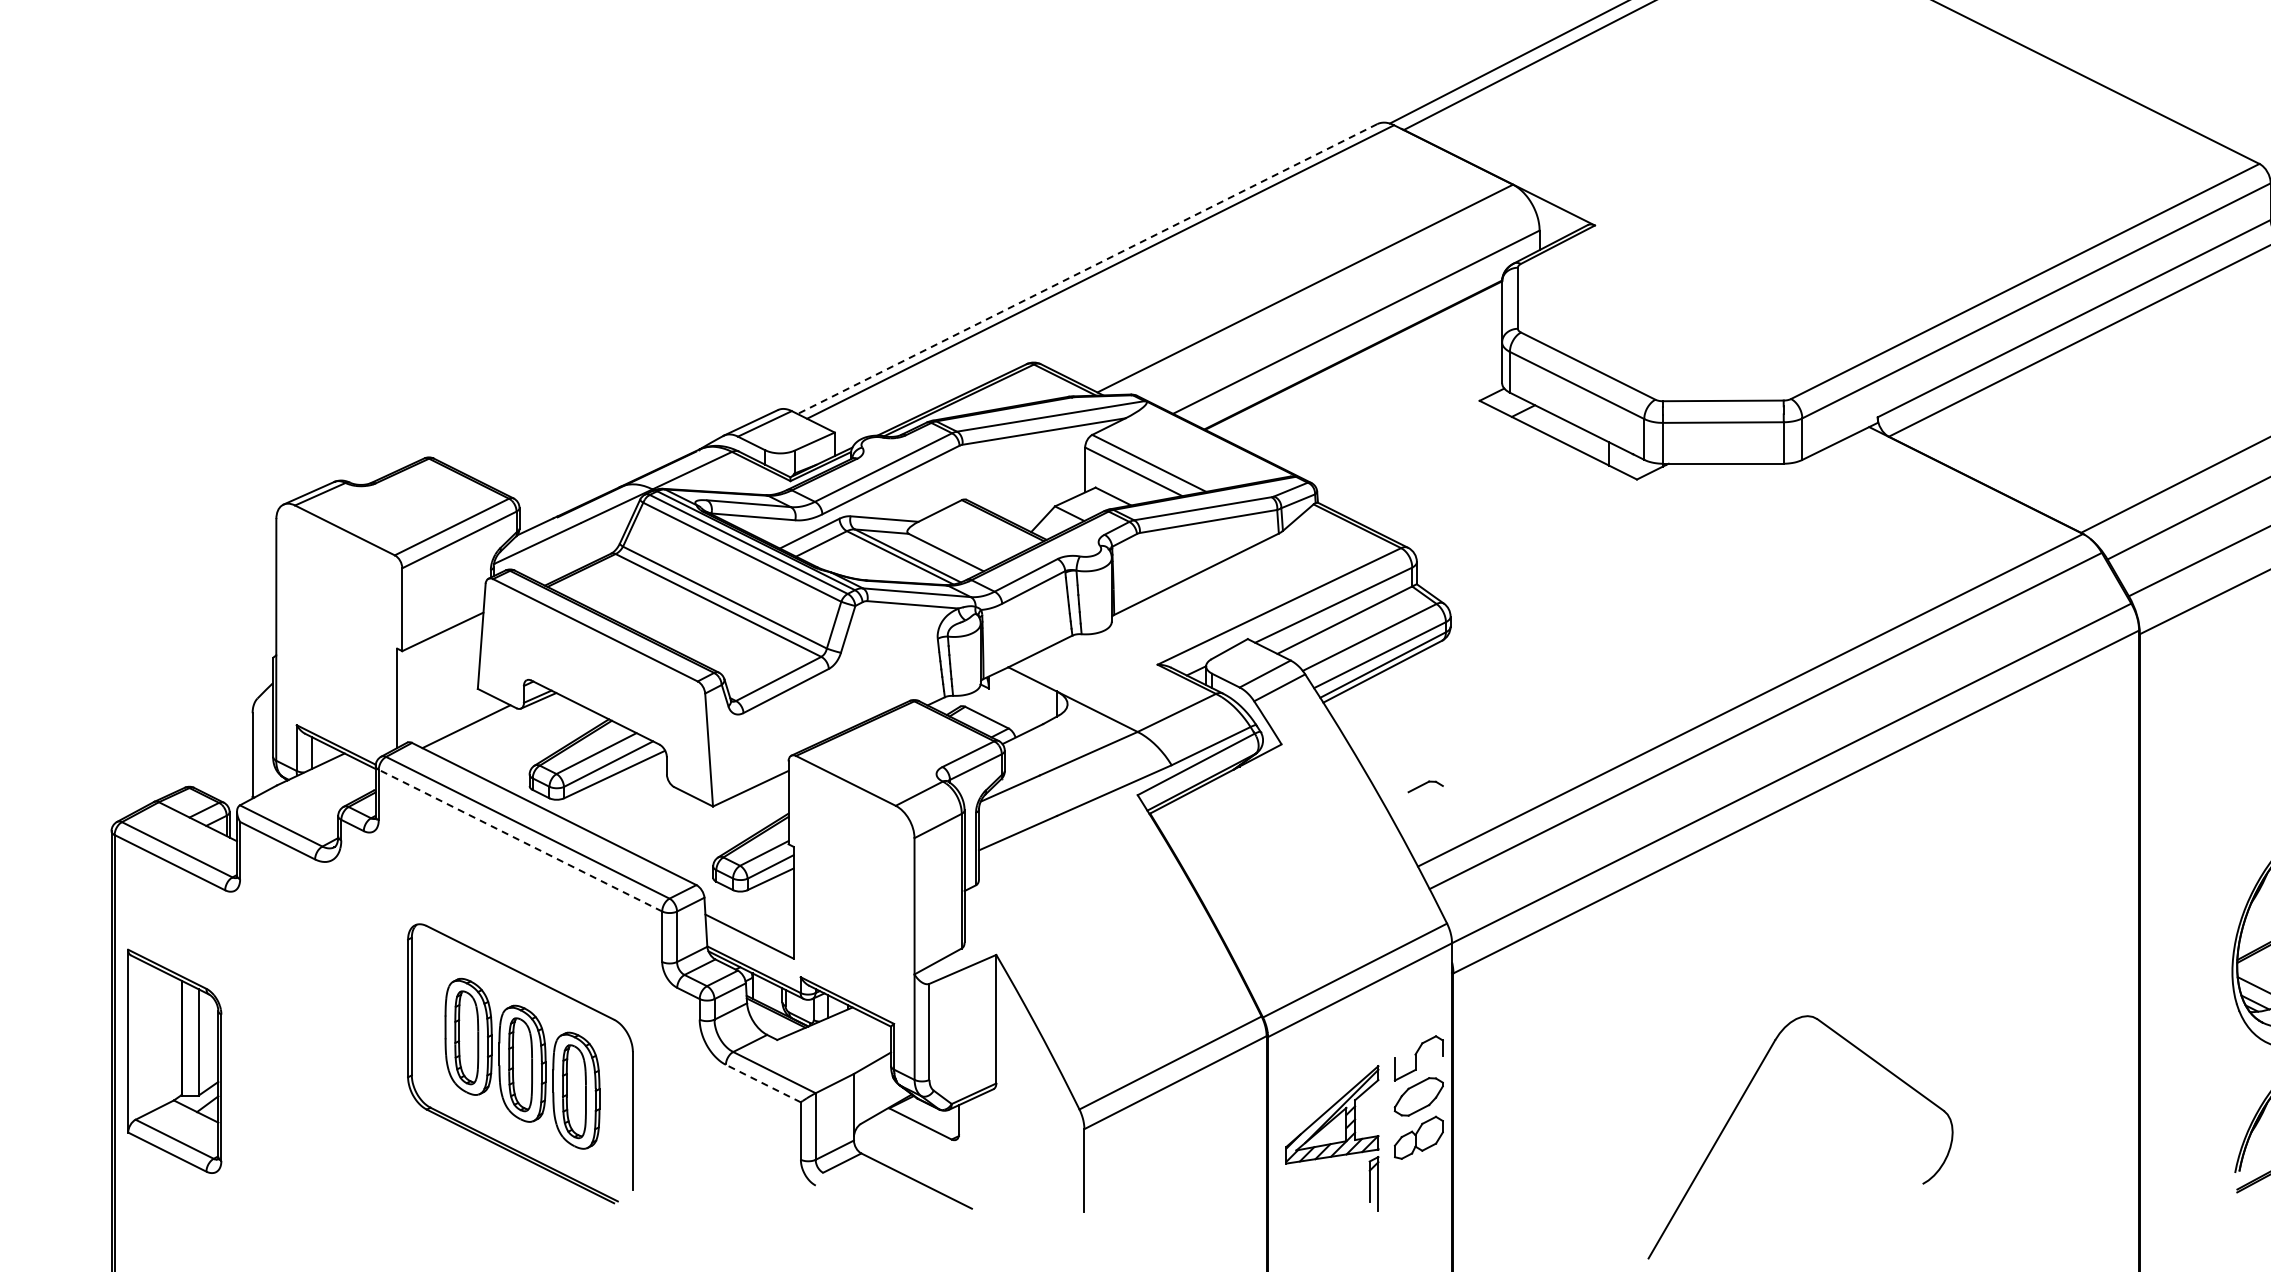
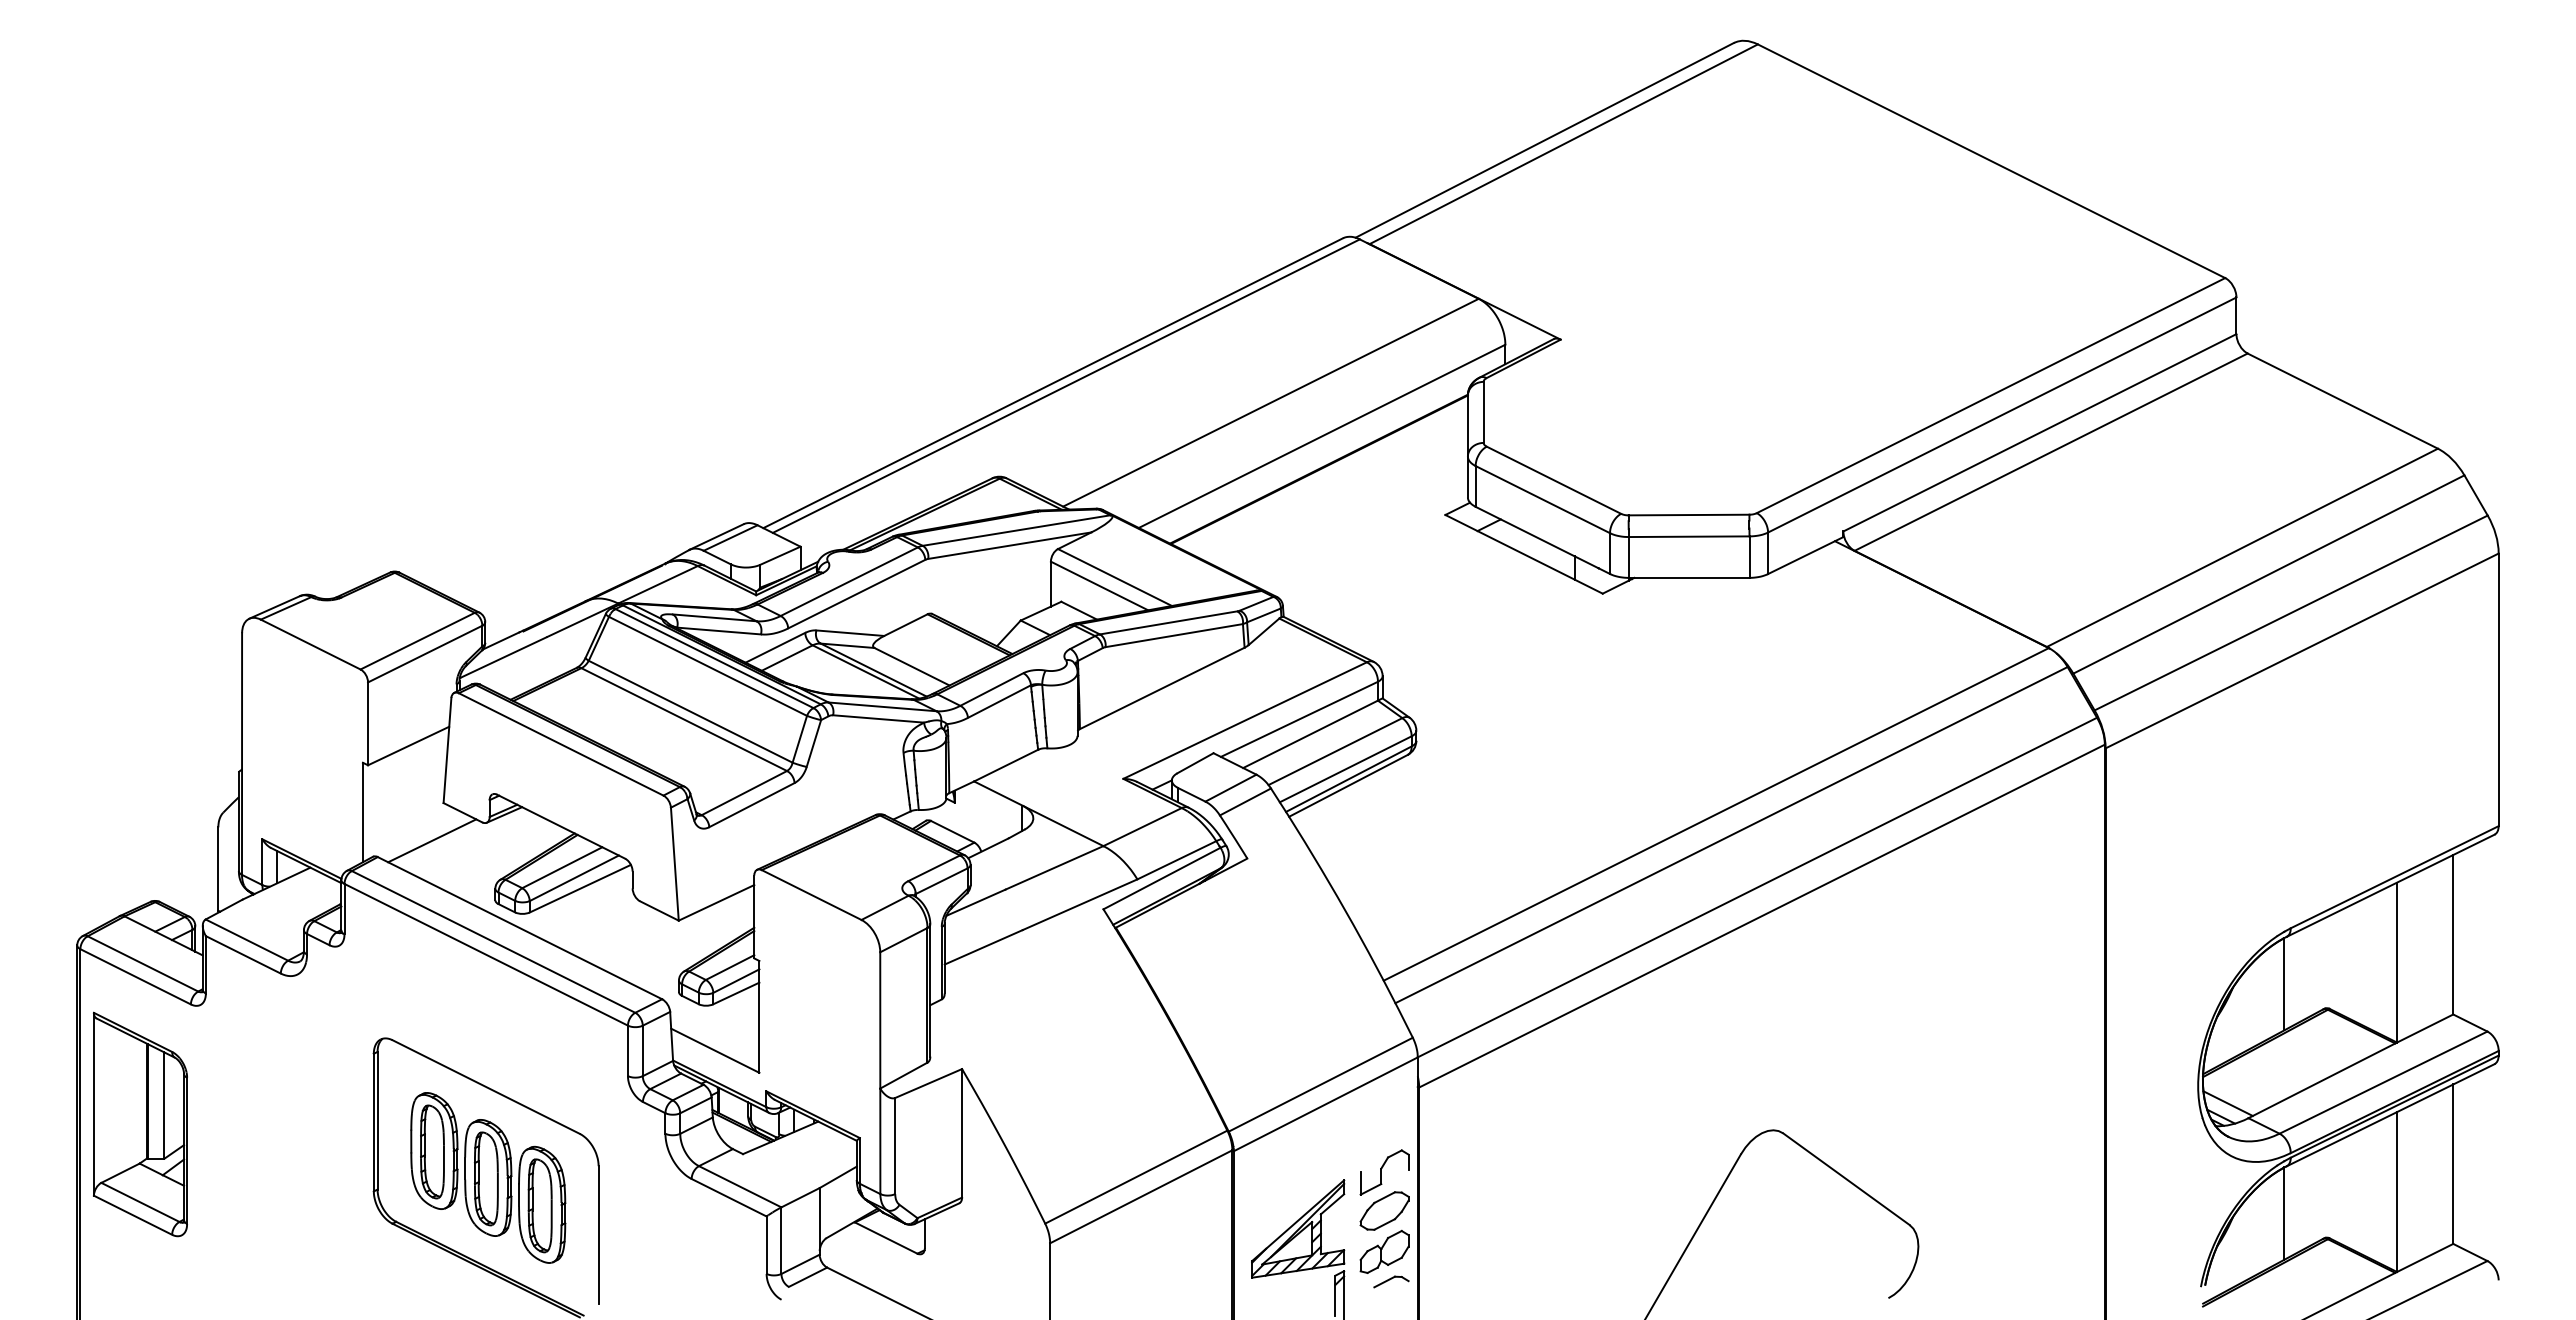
line: (1086, 269) -> (1052, 383), dashed -> solid
part: (1425, 786) -> (1391, 1281), moved
line: (519, 840) -> (485, 954), dashed -> solid
part: (174, 1061) -> (140, 1124), moved
line: (763, 1083) -> (729, 1197), dashed -> solid

